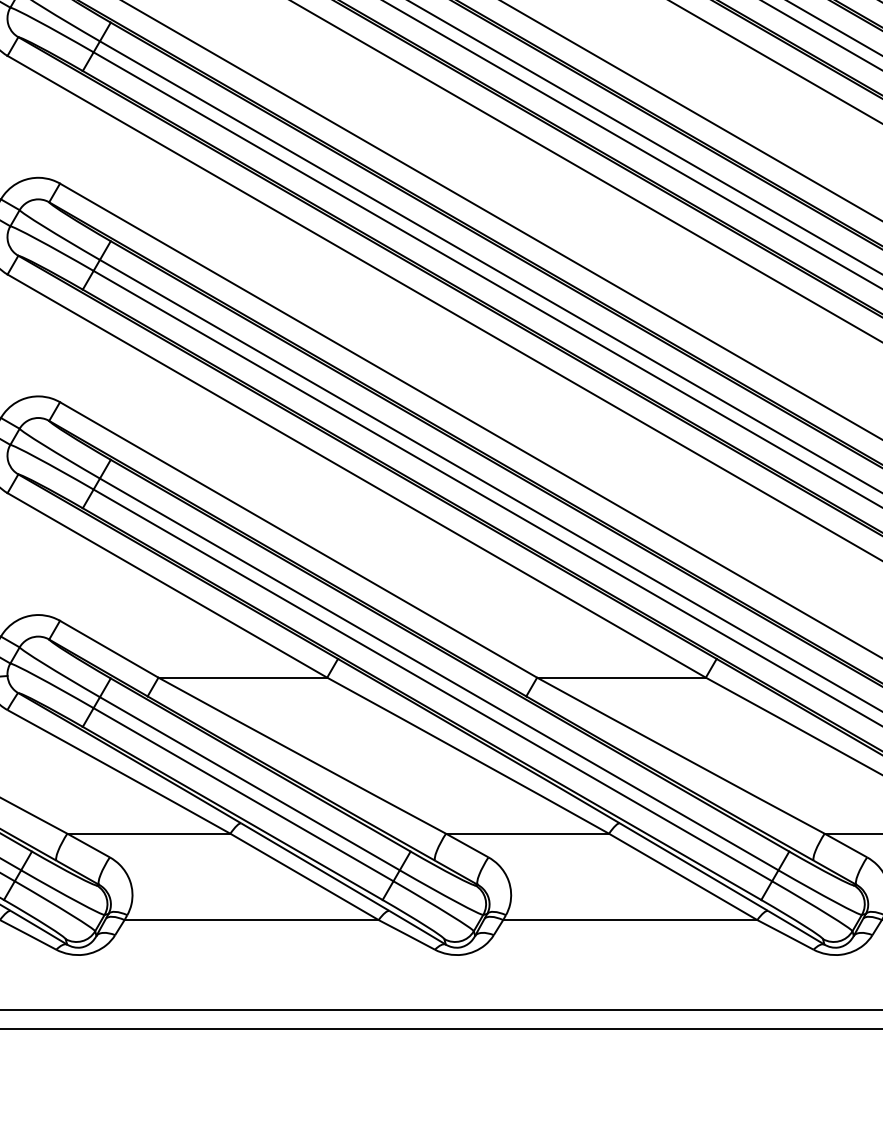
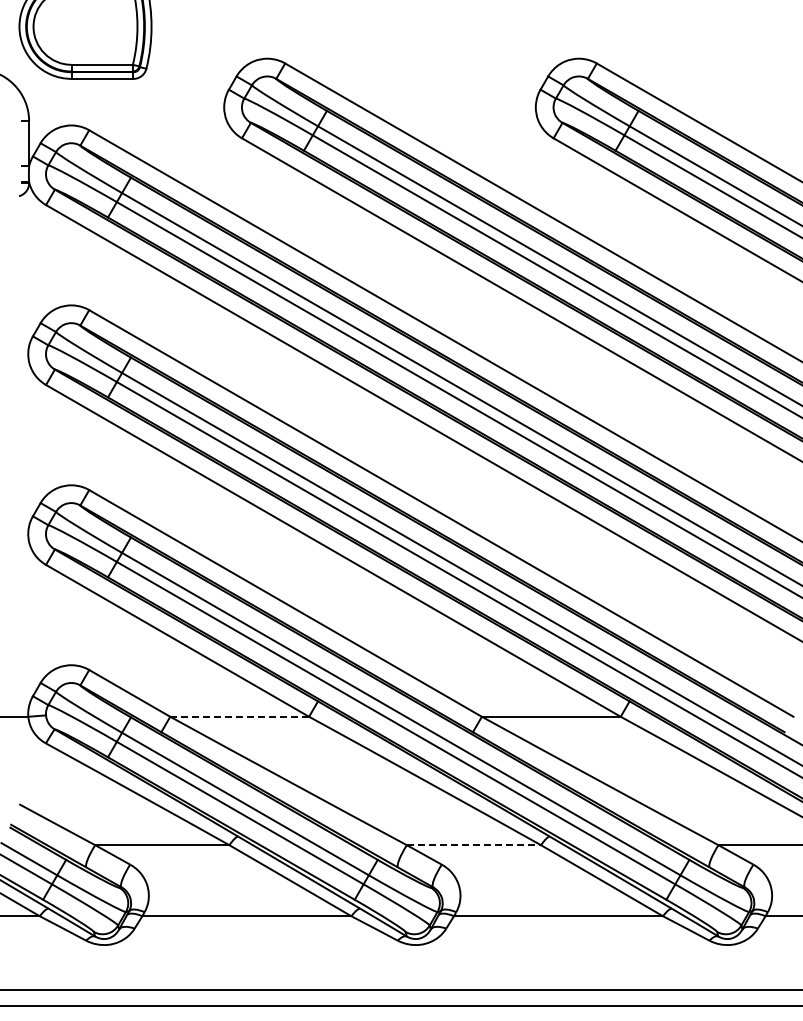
line: (242, 677) -> (239, 716), solid -> dashed
line: (528, 834) -> (474, 845), solid -> dashed

